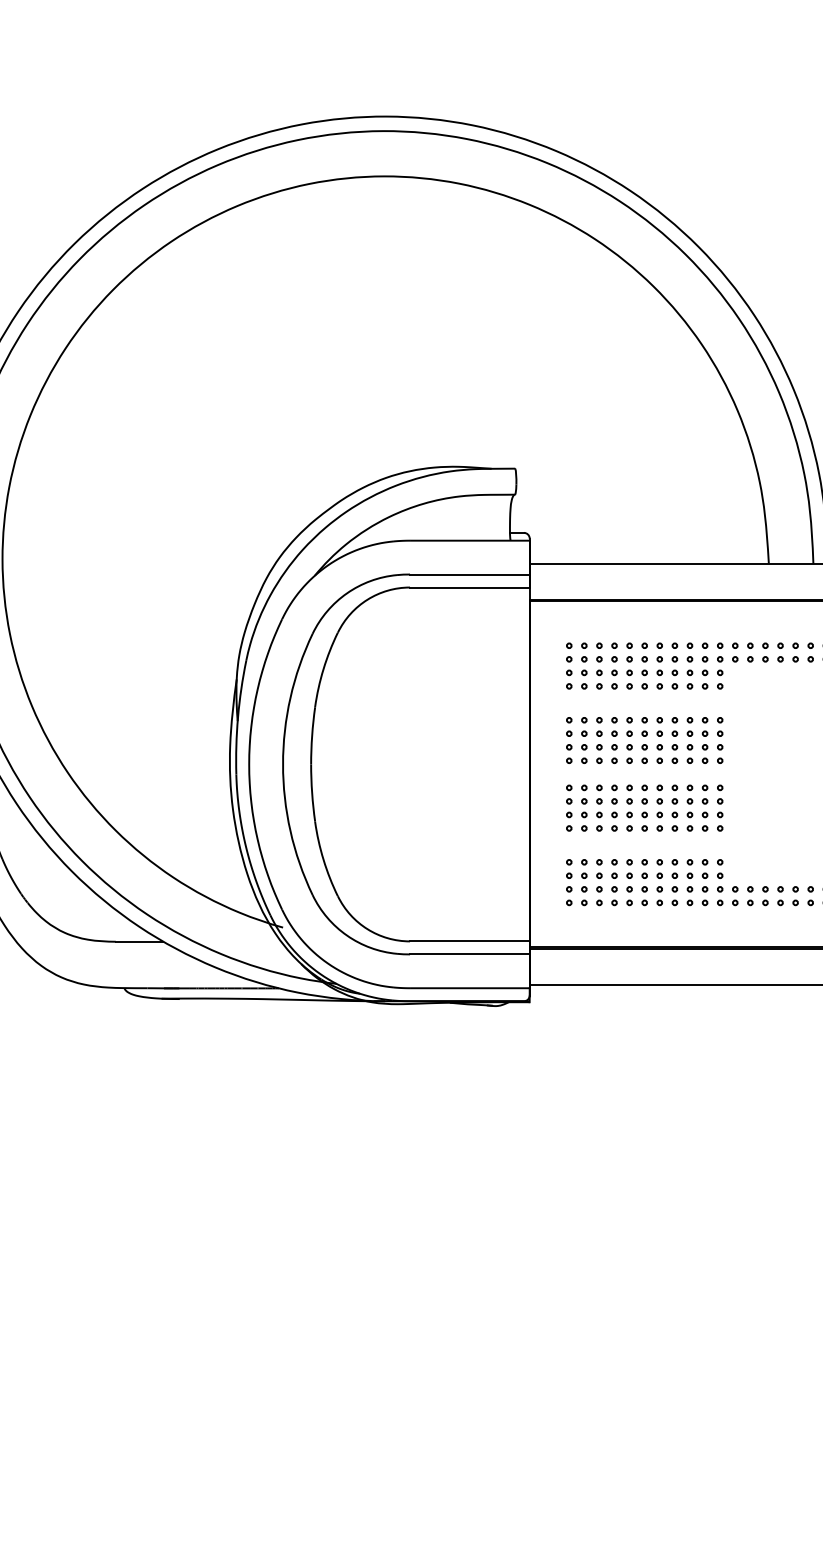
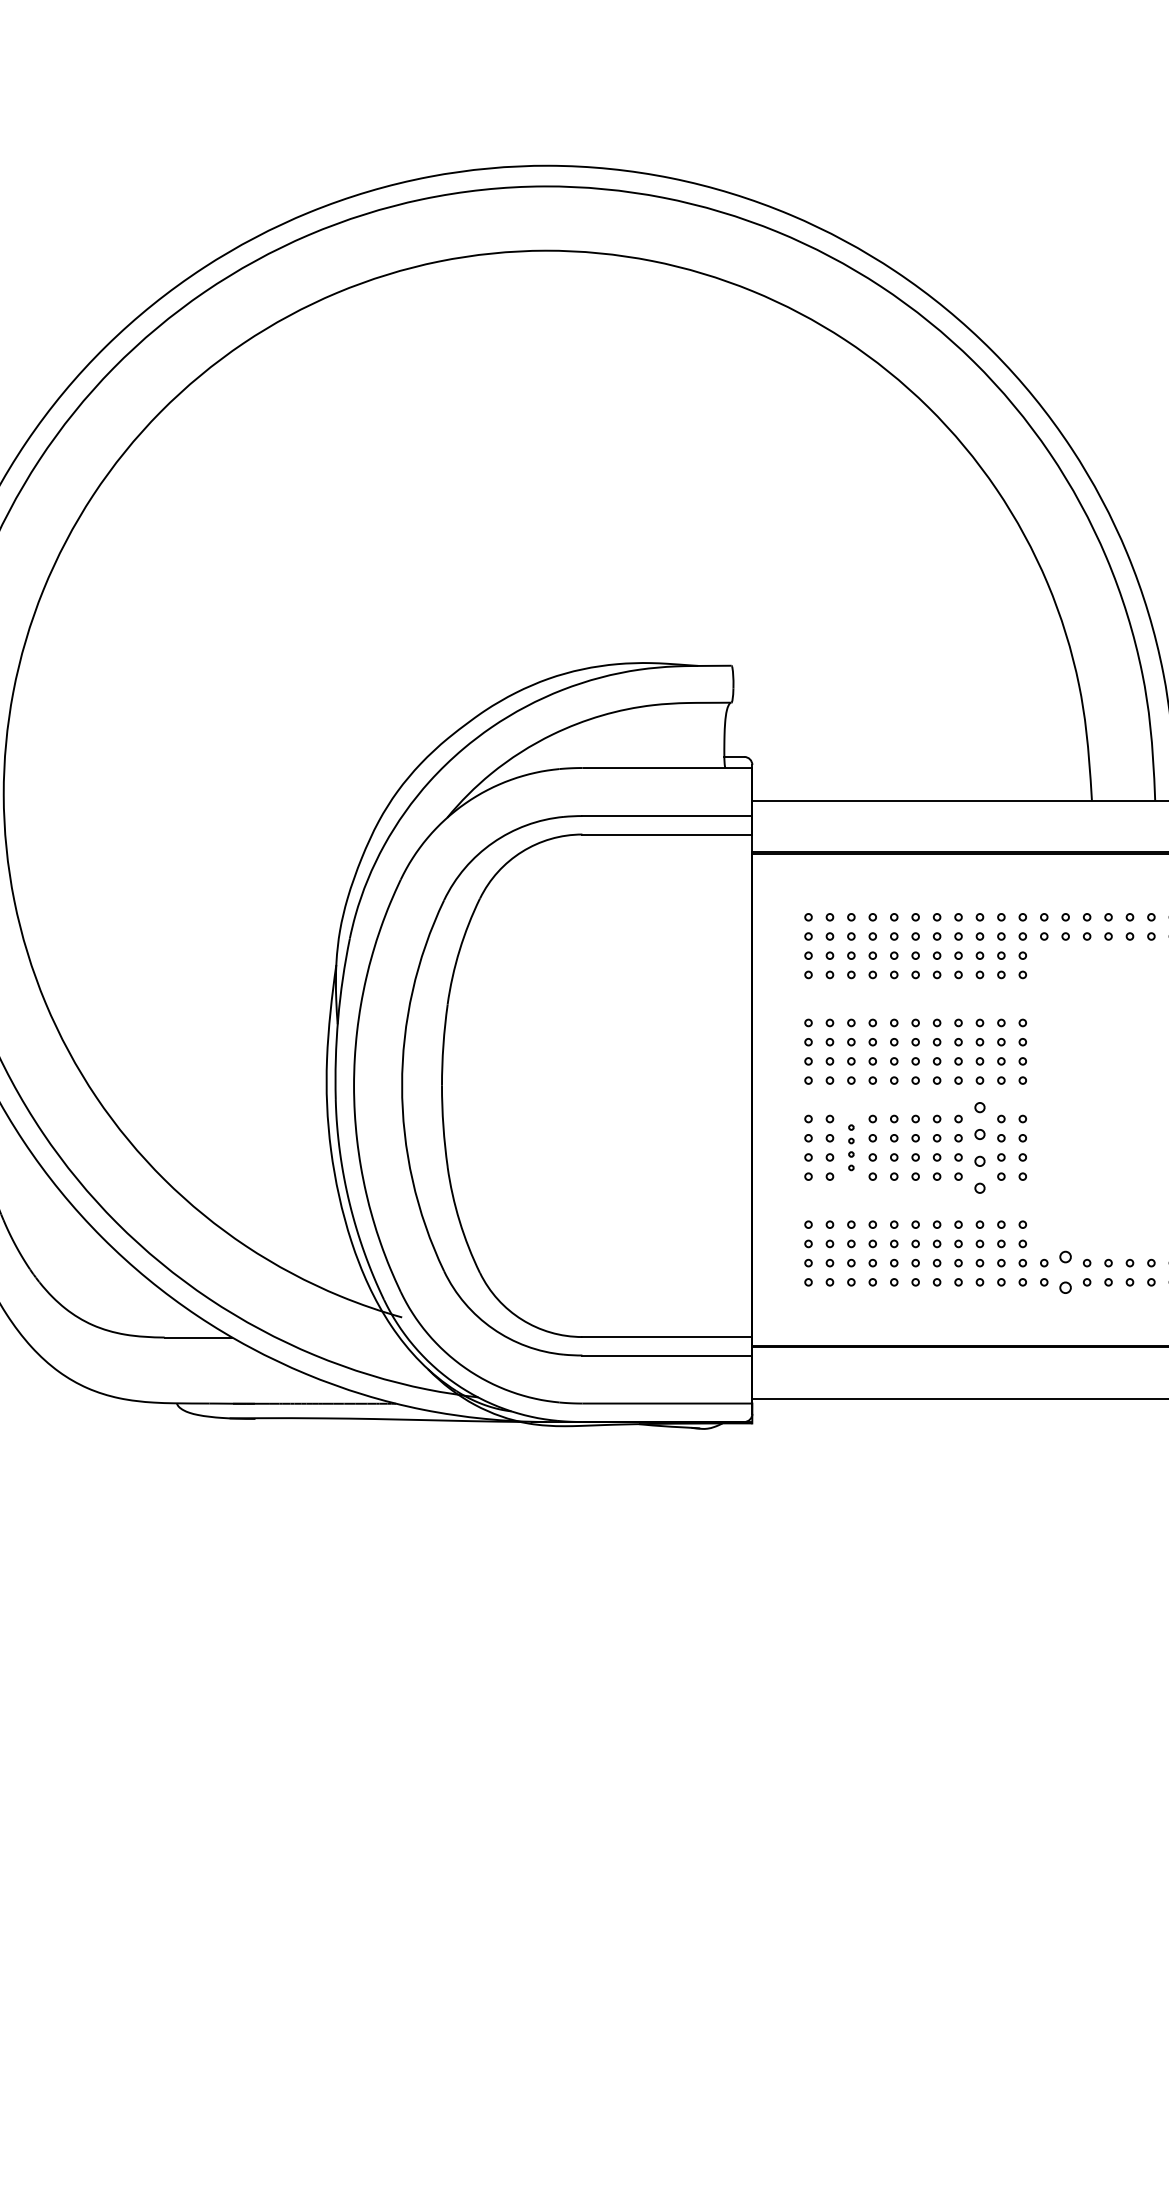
part: (599, 807) -> (851, 1146), size x0.7
part: (689, 807) -> (979, 1146), size x1.4
part: (750, 896) -> (1065, 1273), size x1.6

